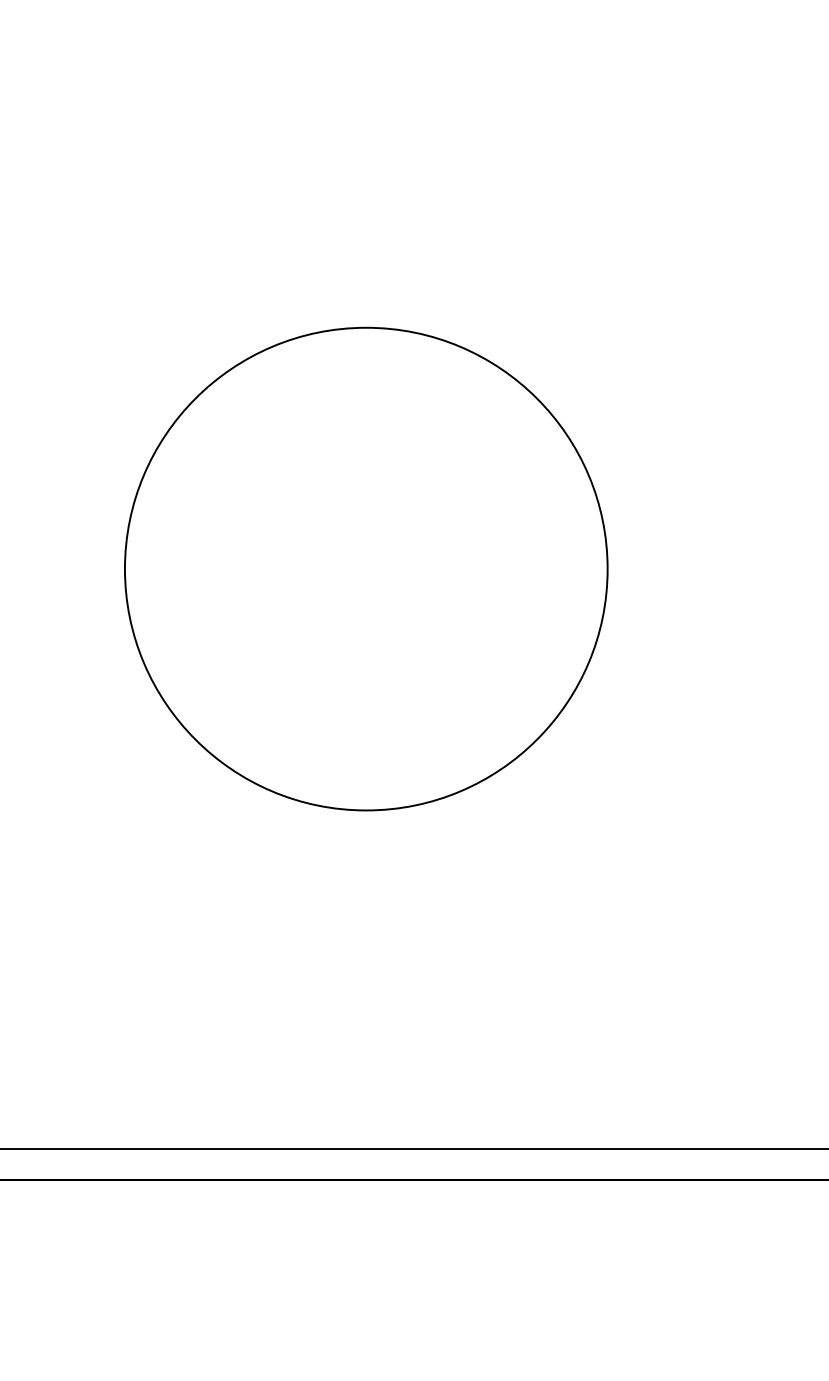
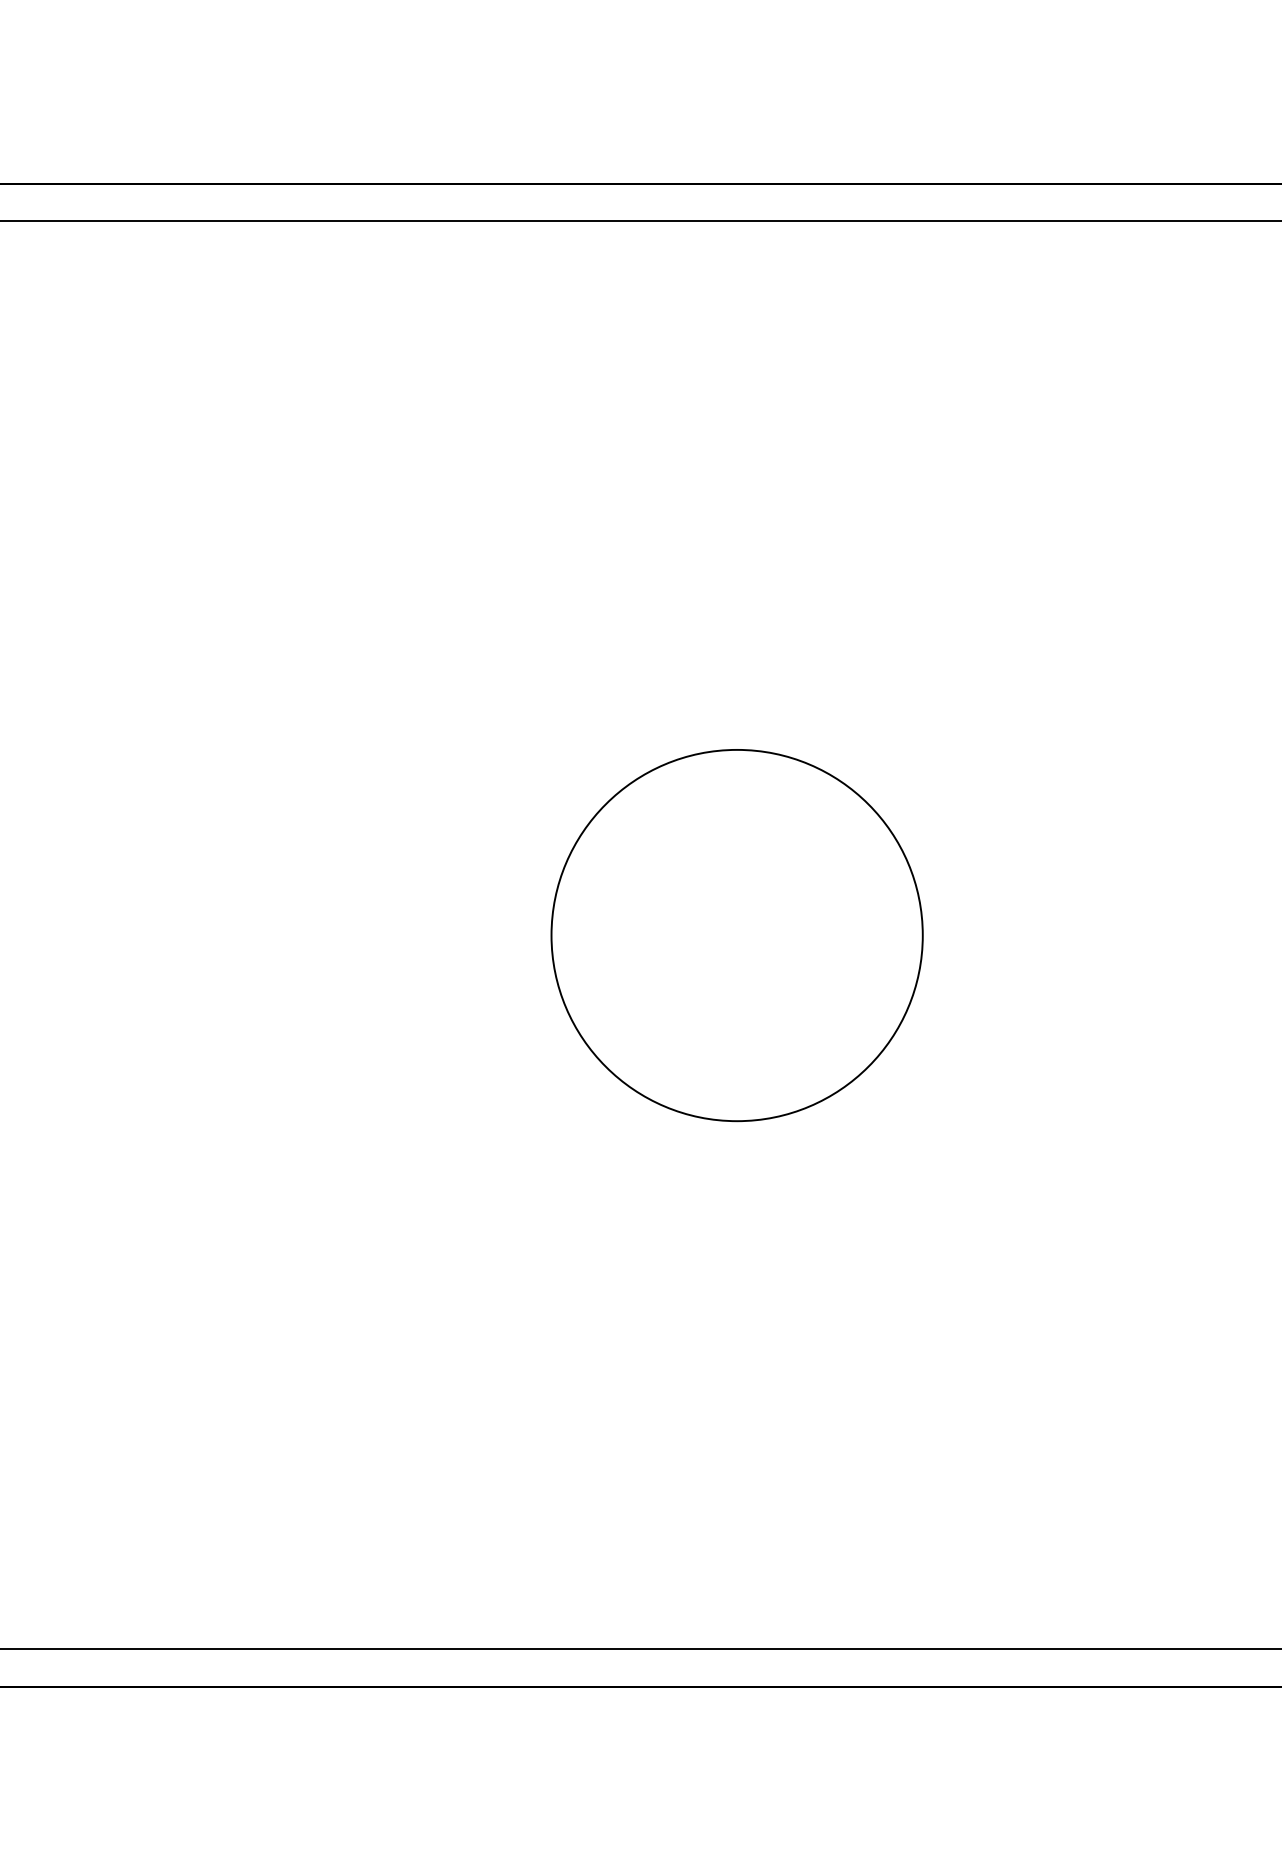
circle: (365, 569) -> (736, 935), size x0.62

